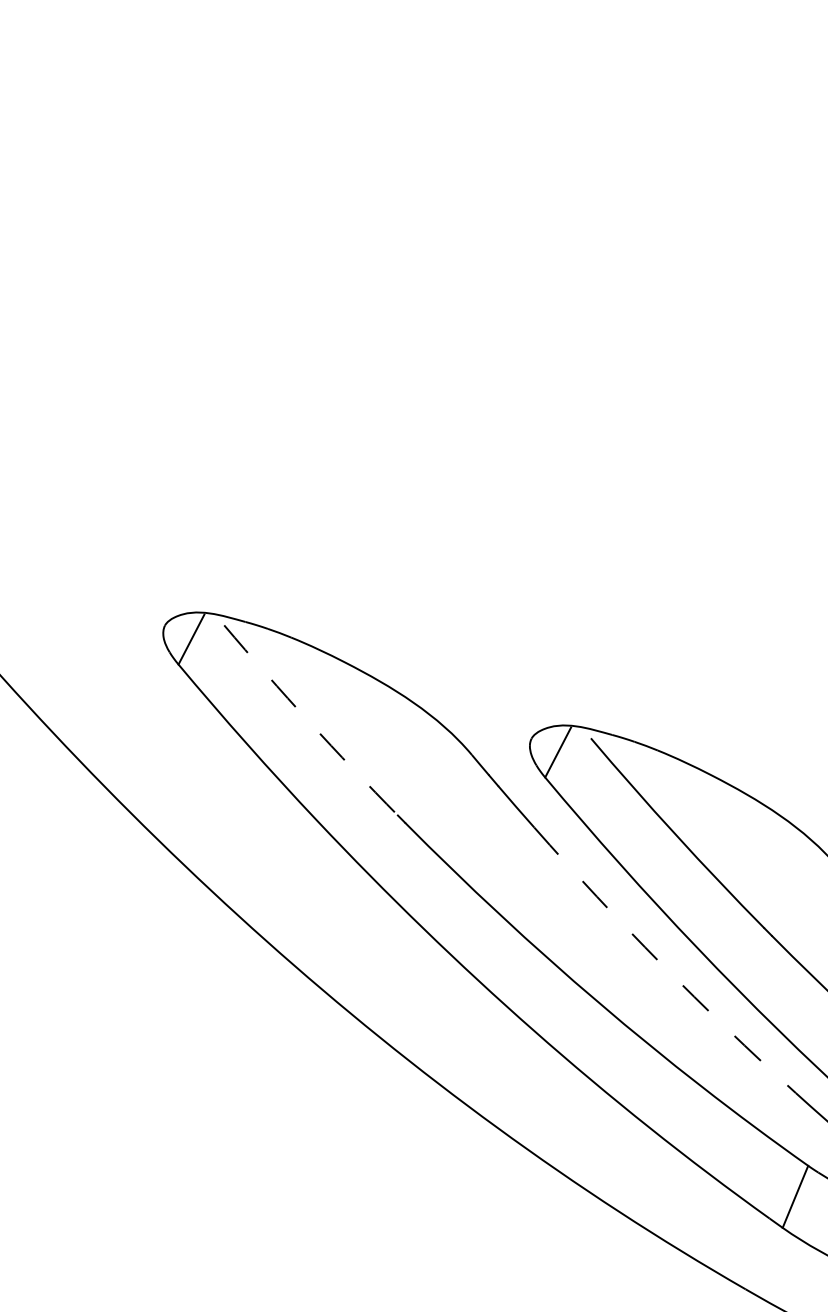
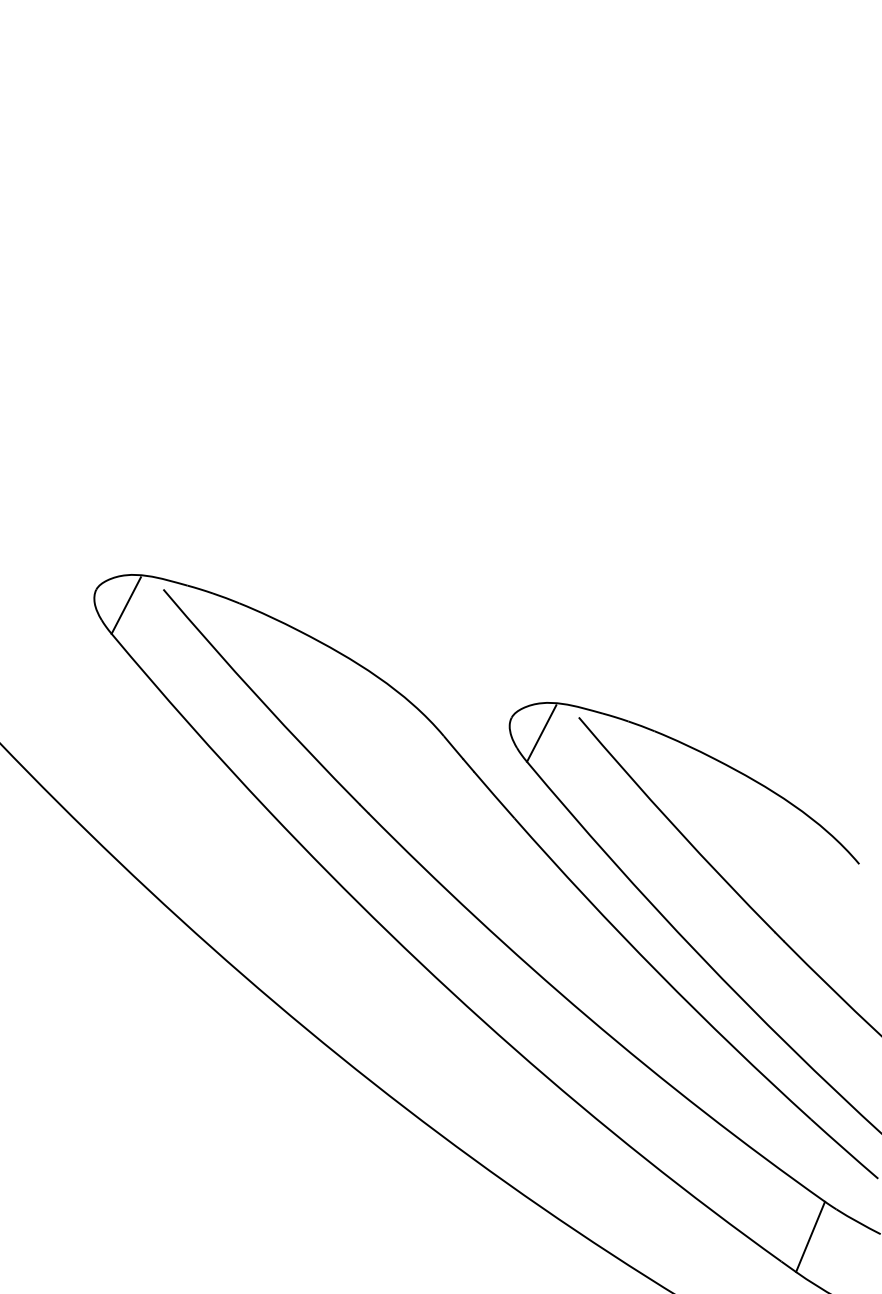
arc: (309, 722) -> (260, 699), dashed -> solid
arc: (661, 963) -> (658, 972), dashed -> solid

